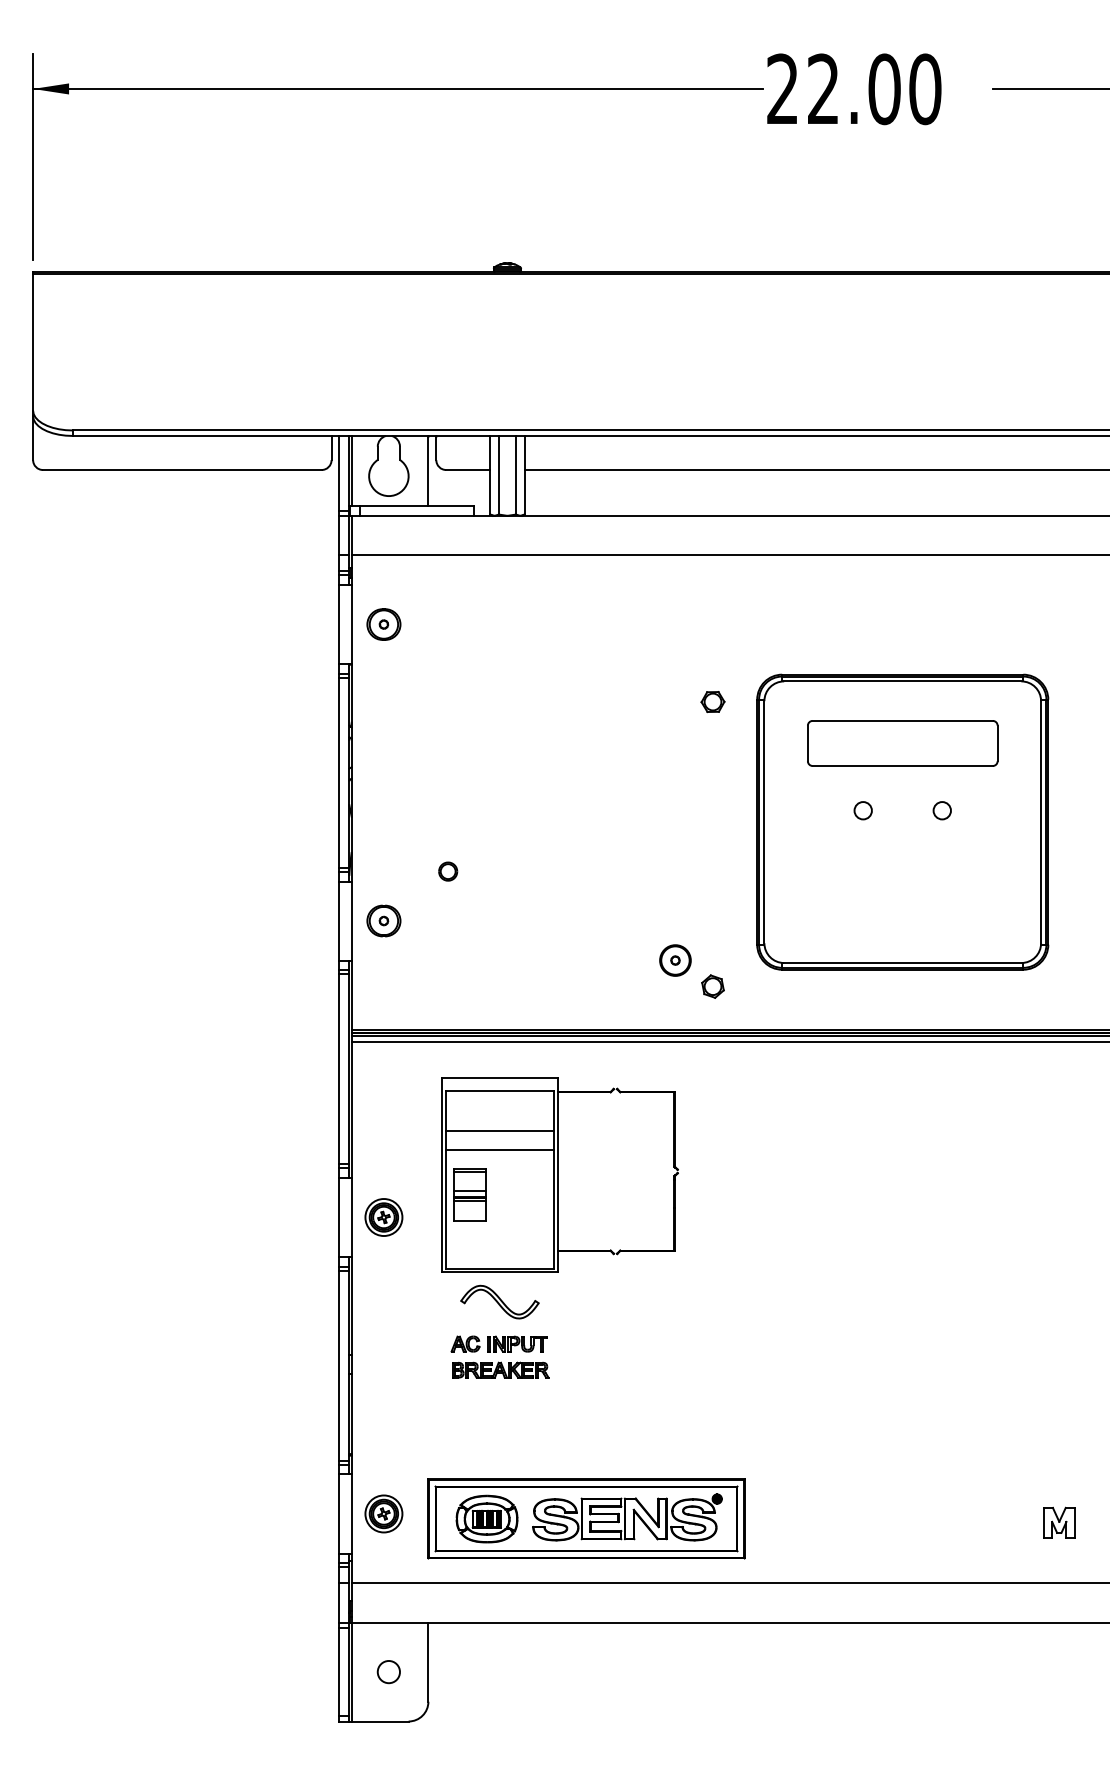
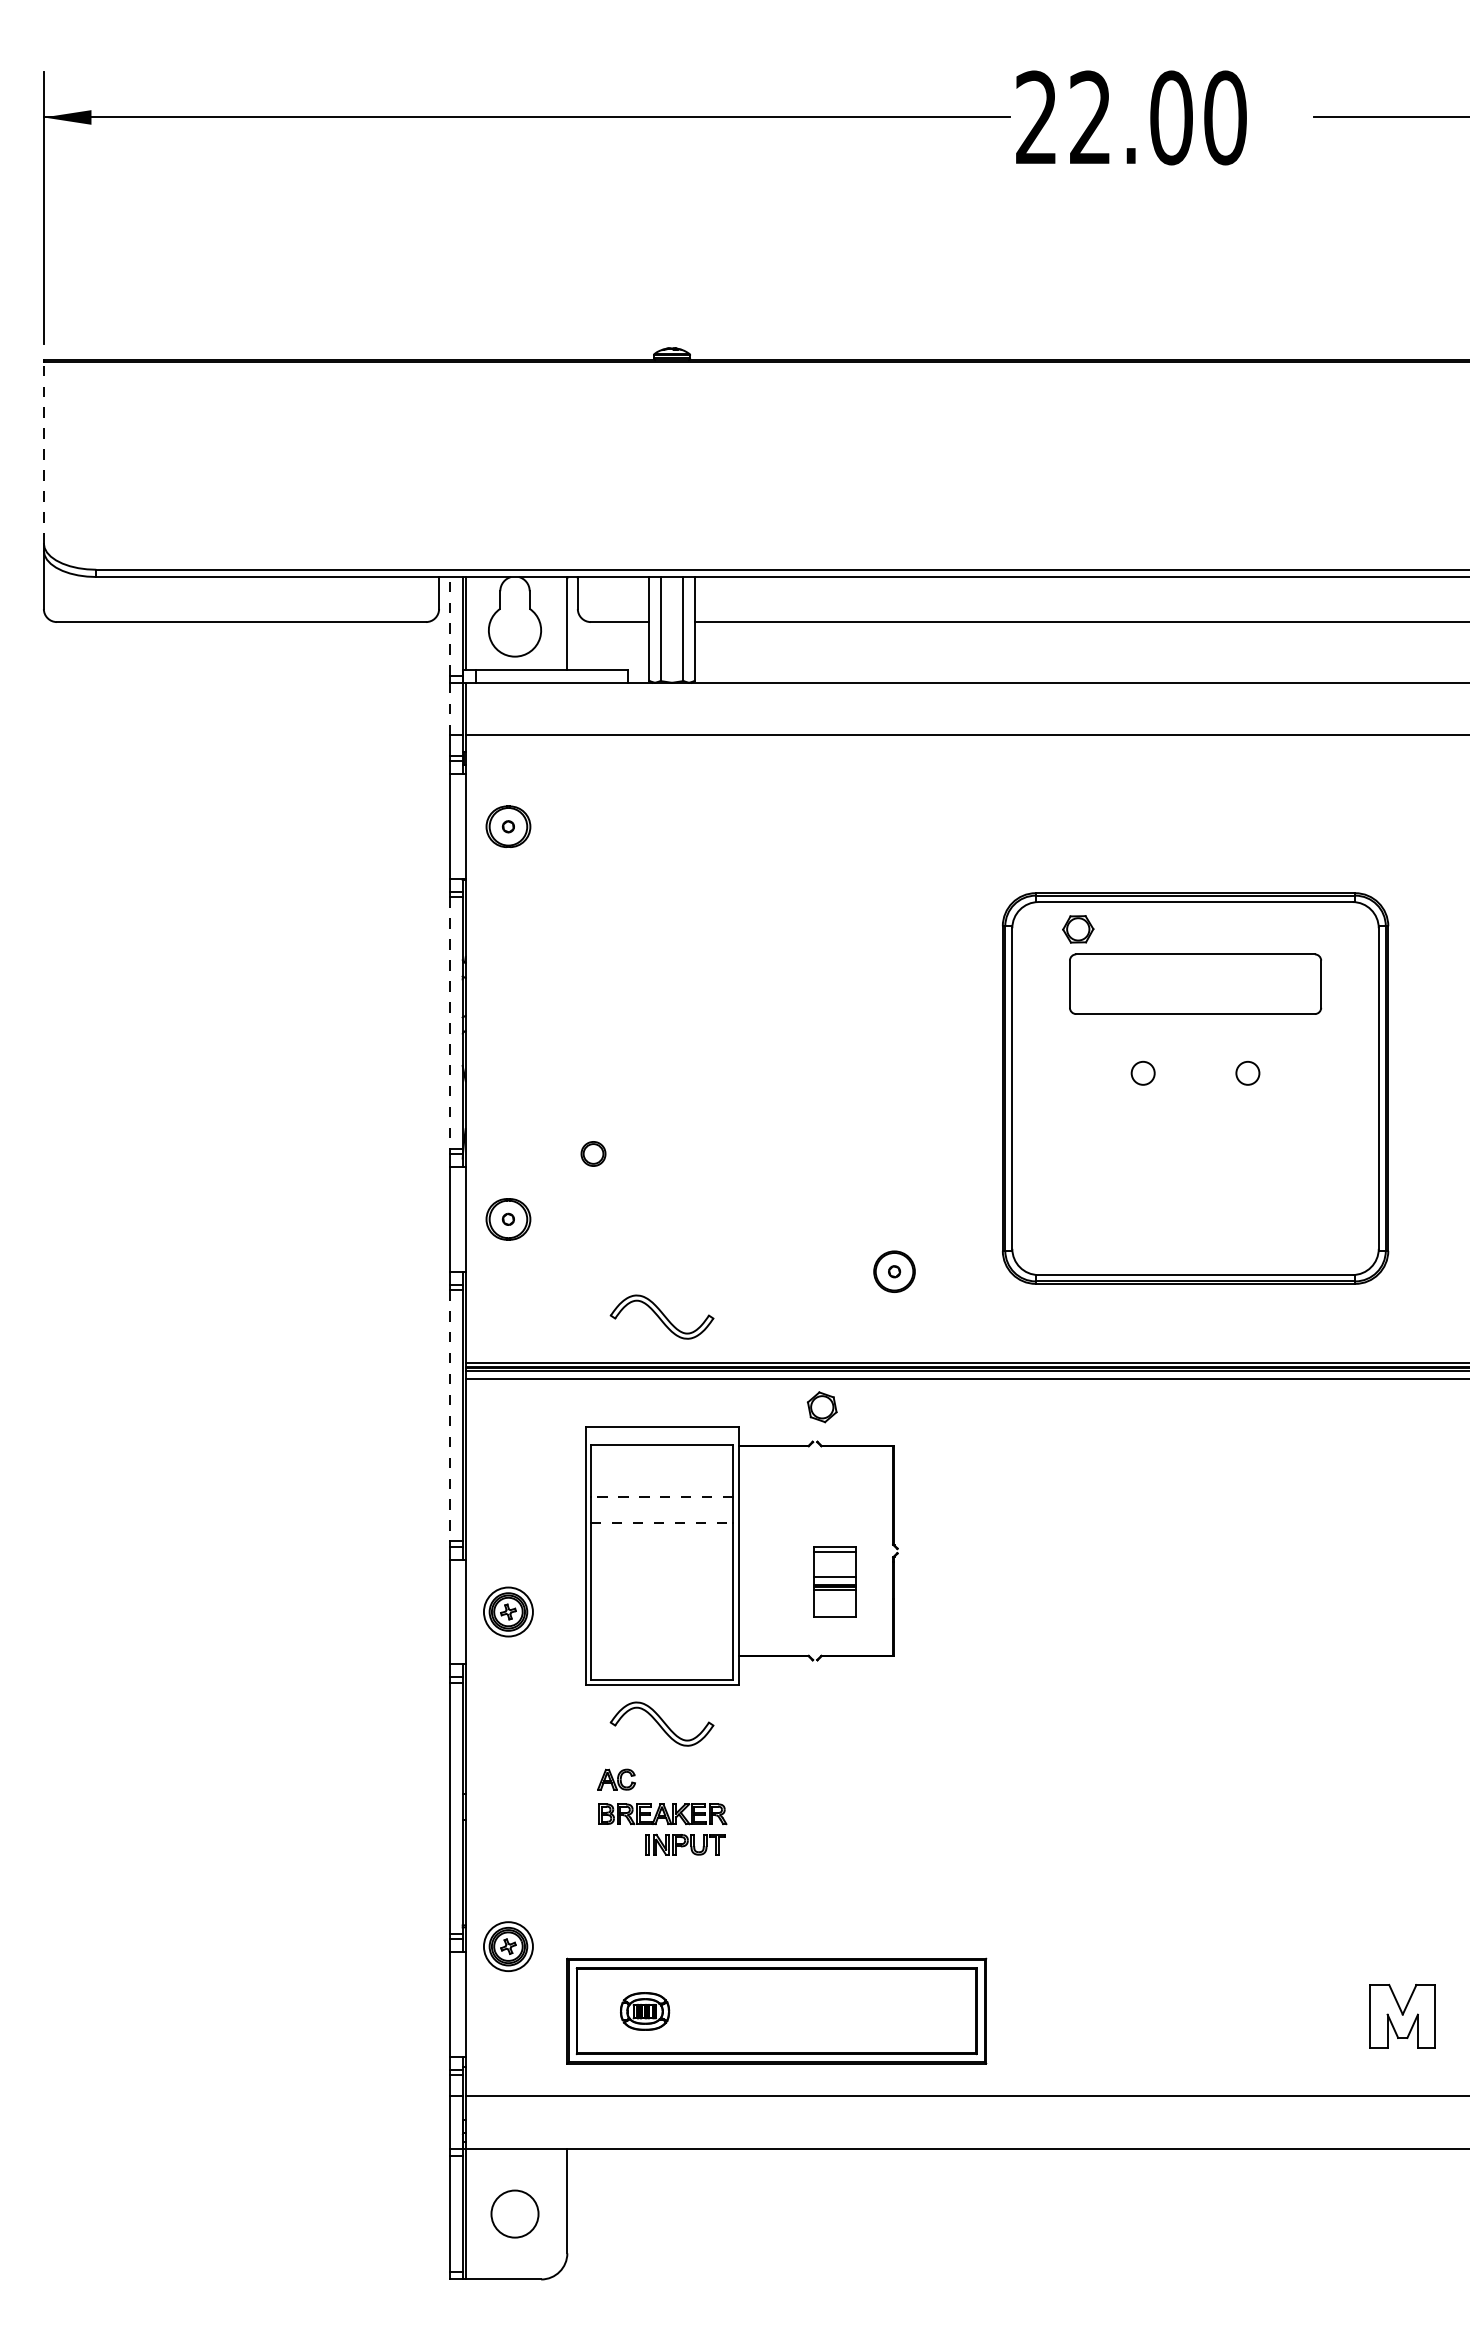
line: (32, 341) -> (43, 452), solid -> dashed
line: (339, 472) -> (449, 625), solid -> dashed
line: (339, 535) -> (449, 708), solid -> dashed
part: (713, 702) -> (1078, 929), moved
line: (339, 773) -> (449, 1023), solid -> dashed
part: (712, 986) -> (821, 1407), moved
part: (499, 994) -> (661, 1316), added
line: (339, 1069) -> (449, 1415), solid -> dashed
line: (499, 1131) -> (661, 1497), solid -> dashed
line: (500, 1149) -> (662, 1522), solid -> dashed
part: (470, 1194) -> (834, 1581), moved
part: (517, 1343) -> (685, 1844), moved
part: (383, 1513) -> (508, 1946), moved
part: (627, 1516) -> (830, 2008), removed
part: (486, 1519) -> (644, 2011), size x0.6
part: (1059, 1522) -> (1402, 2015), size x1.6
circle: (388, 1671) -> (514, 2213), size x1.6

